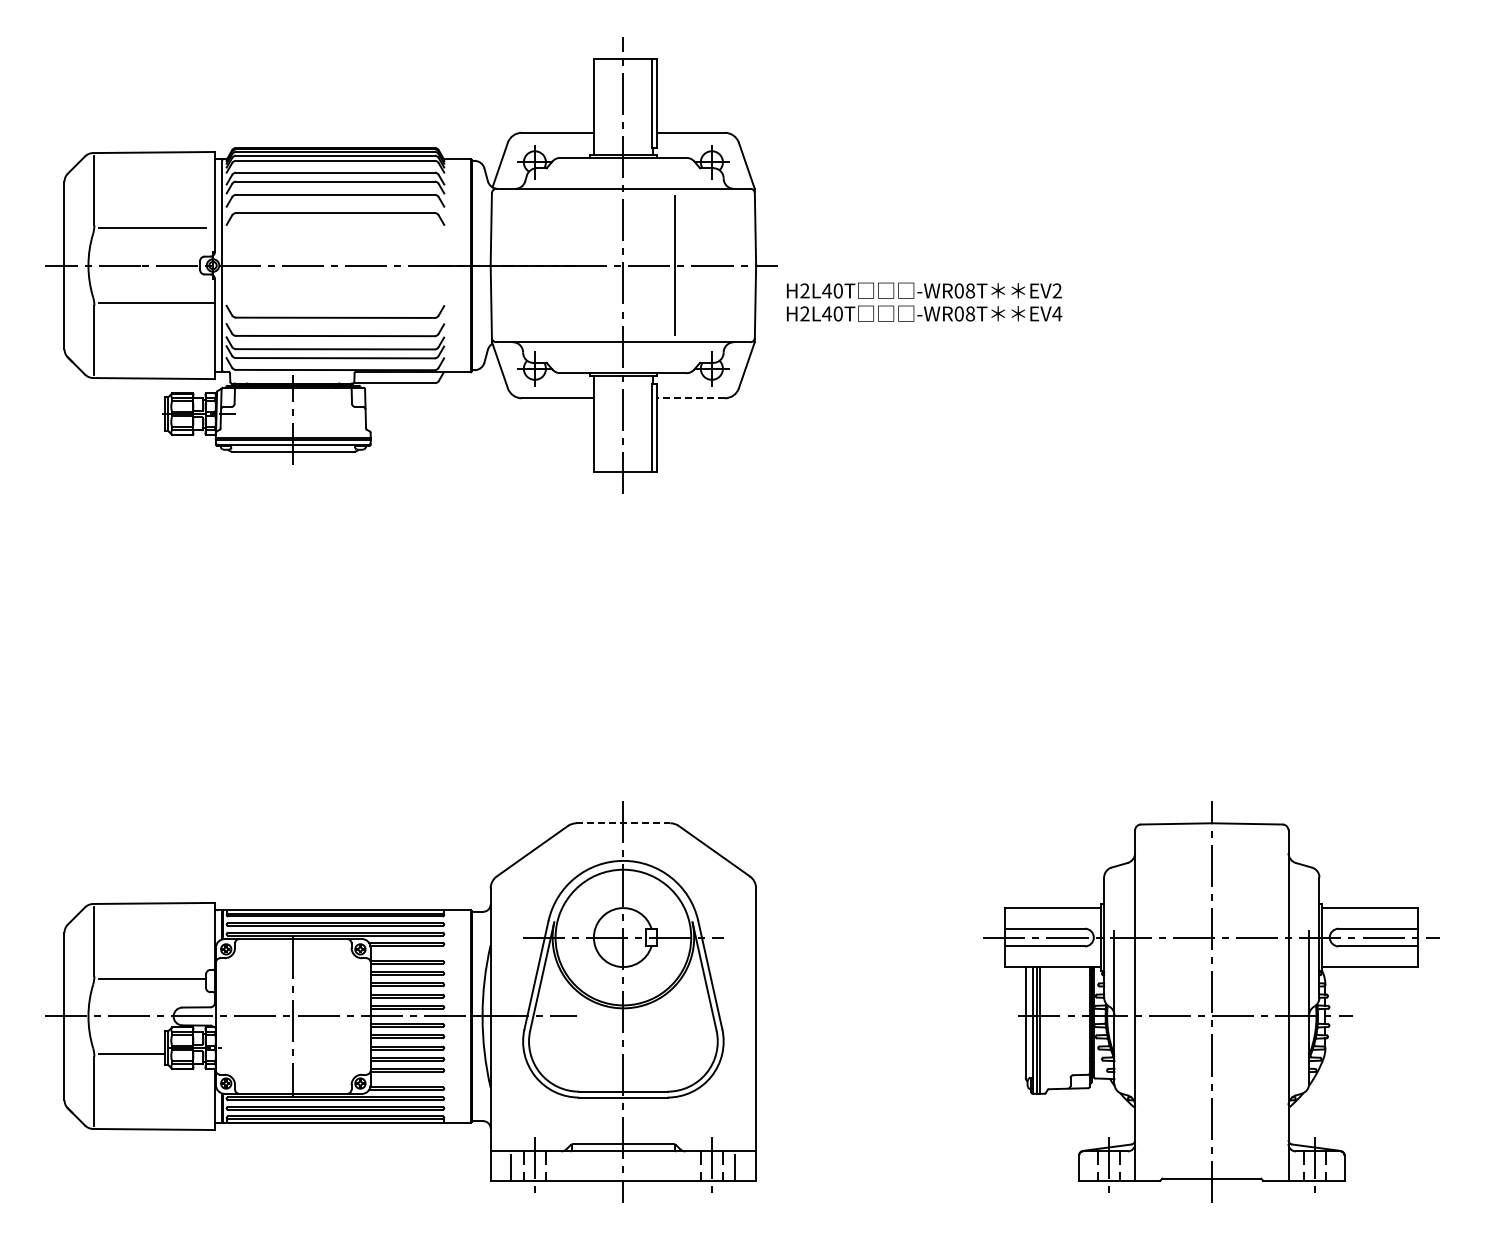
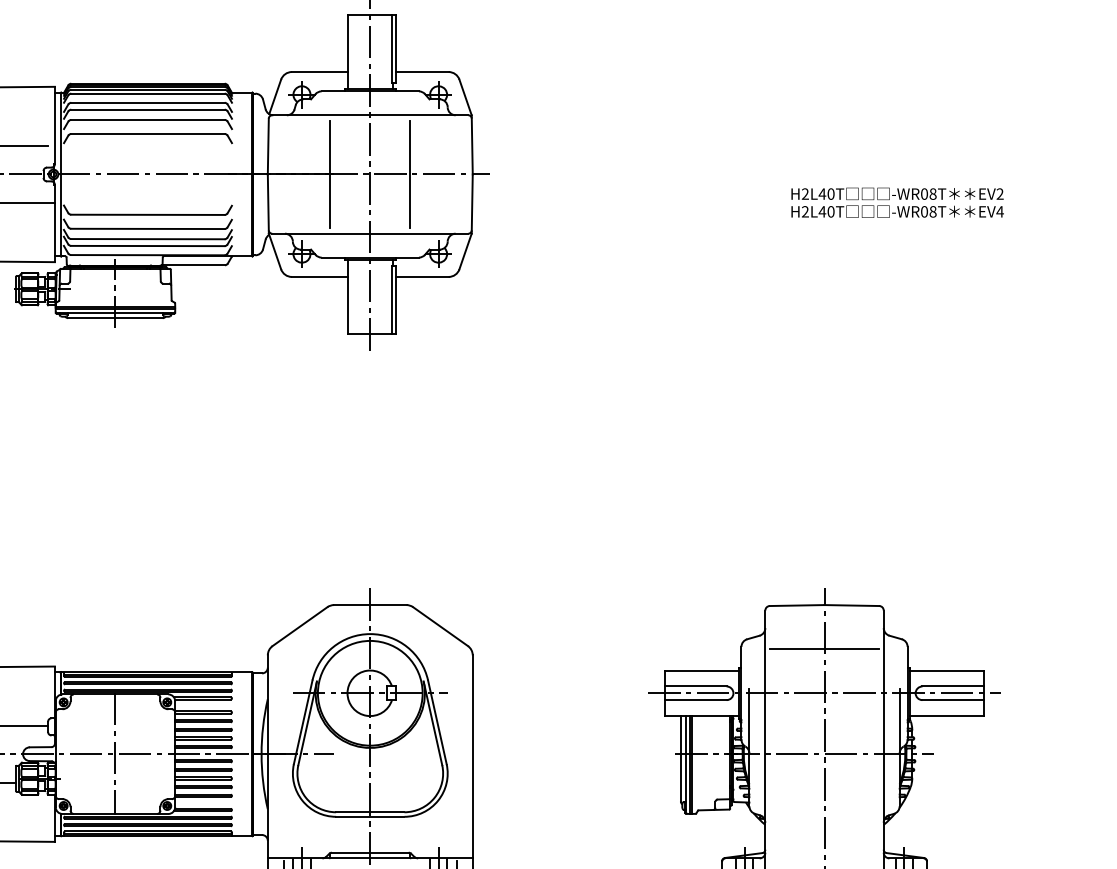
line: (571, 265) -> (330, 174), added
text: (924, 301) -> (897, 202), moved
line: (691, 398) -> (422, 277), dashed -> solid
line: (623, 823) -> (370, 605), dashed -> solid
line: (1211, 880) -> (824, 649), added

